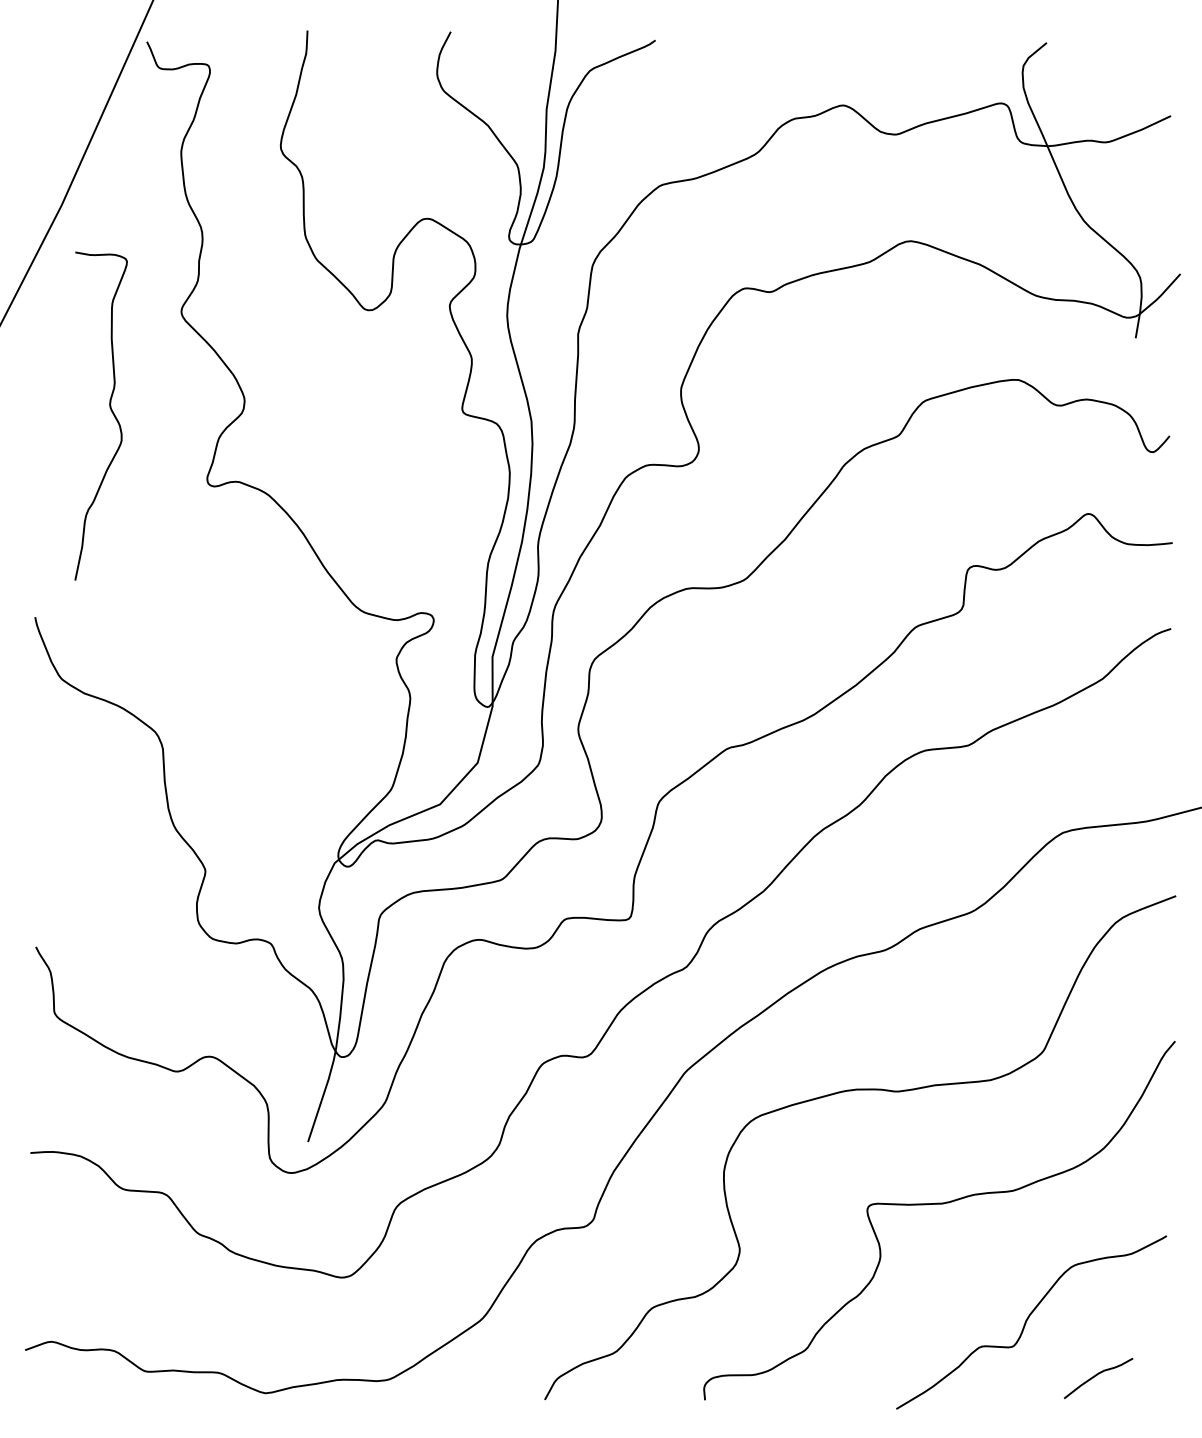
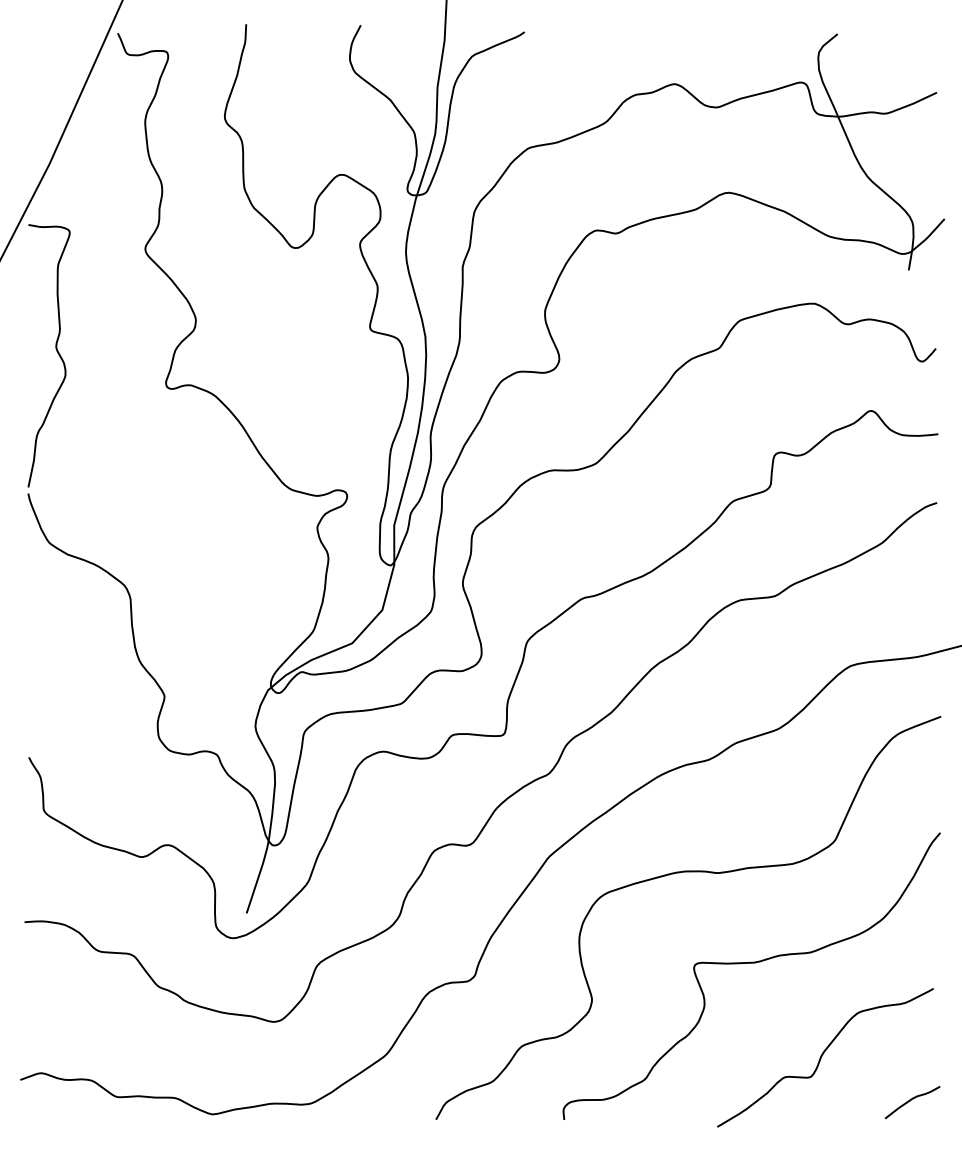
curve: (110, 410) -> (56, 351), moved
curve: (1096, 1376) -> (911, 1101), moved

